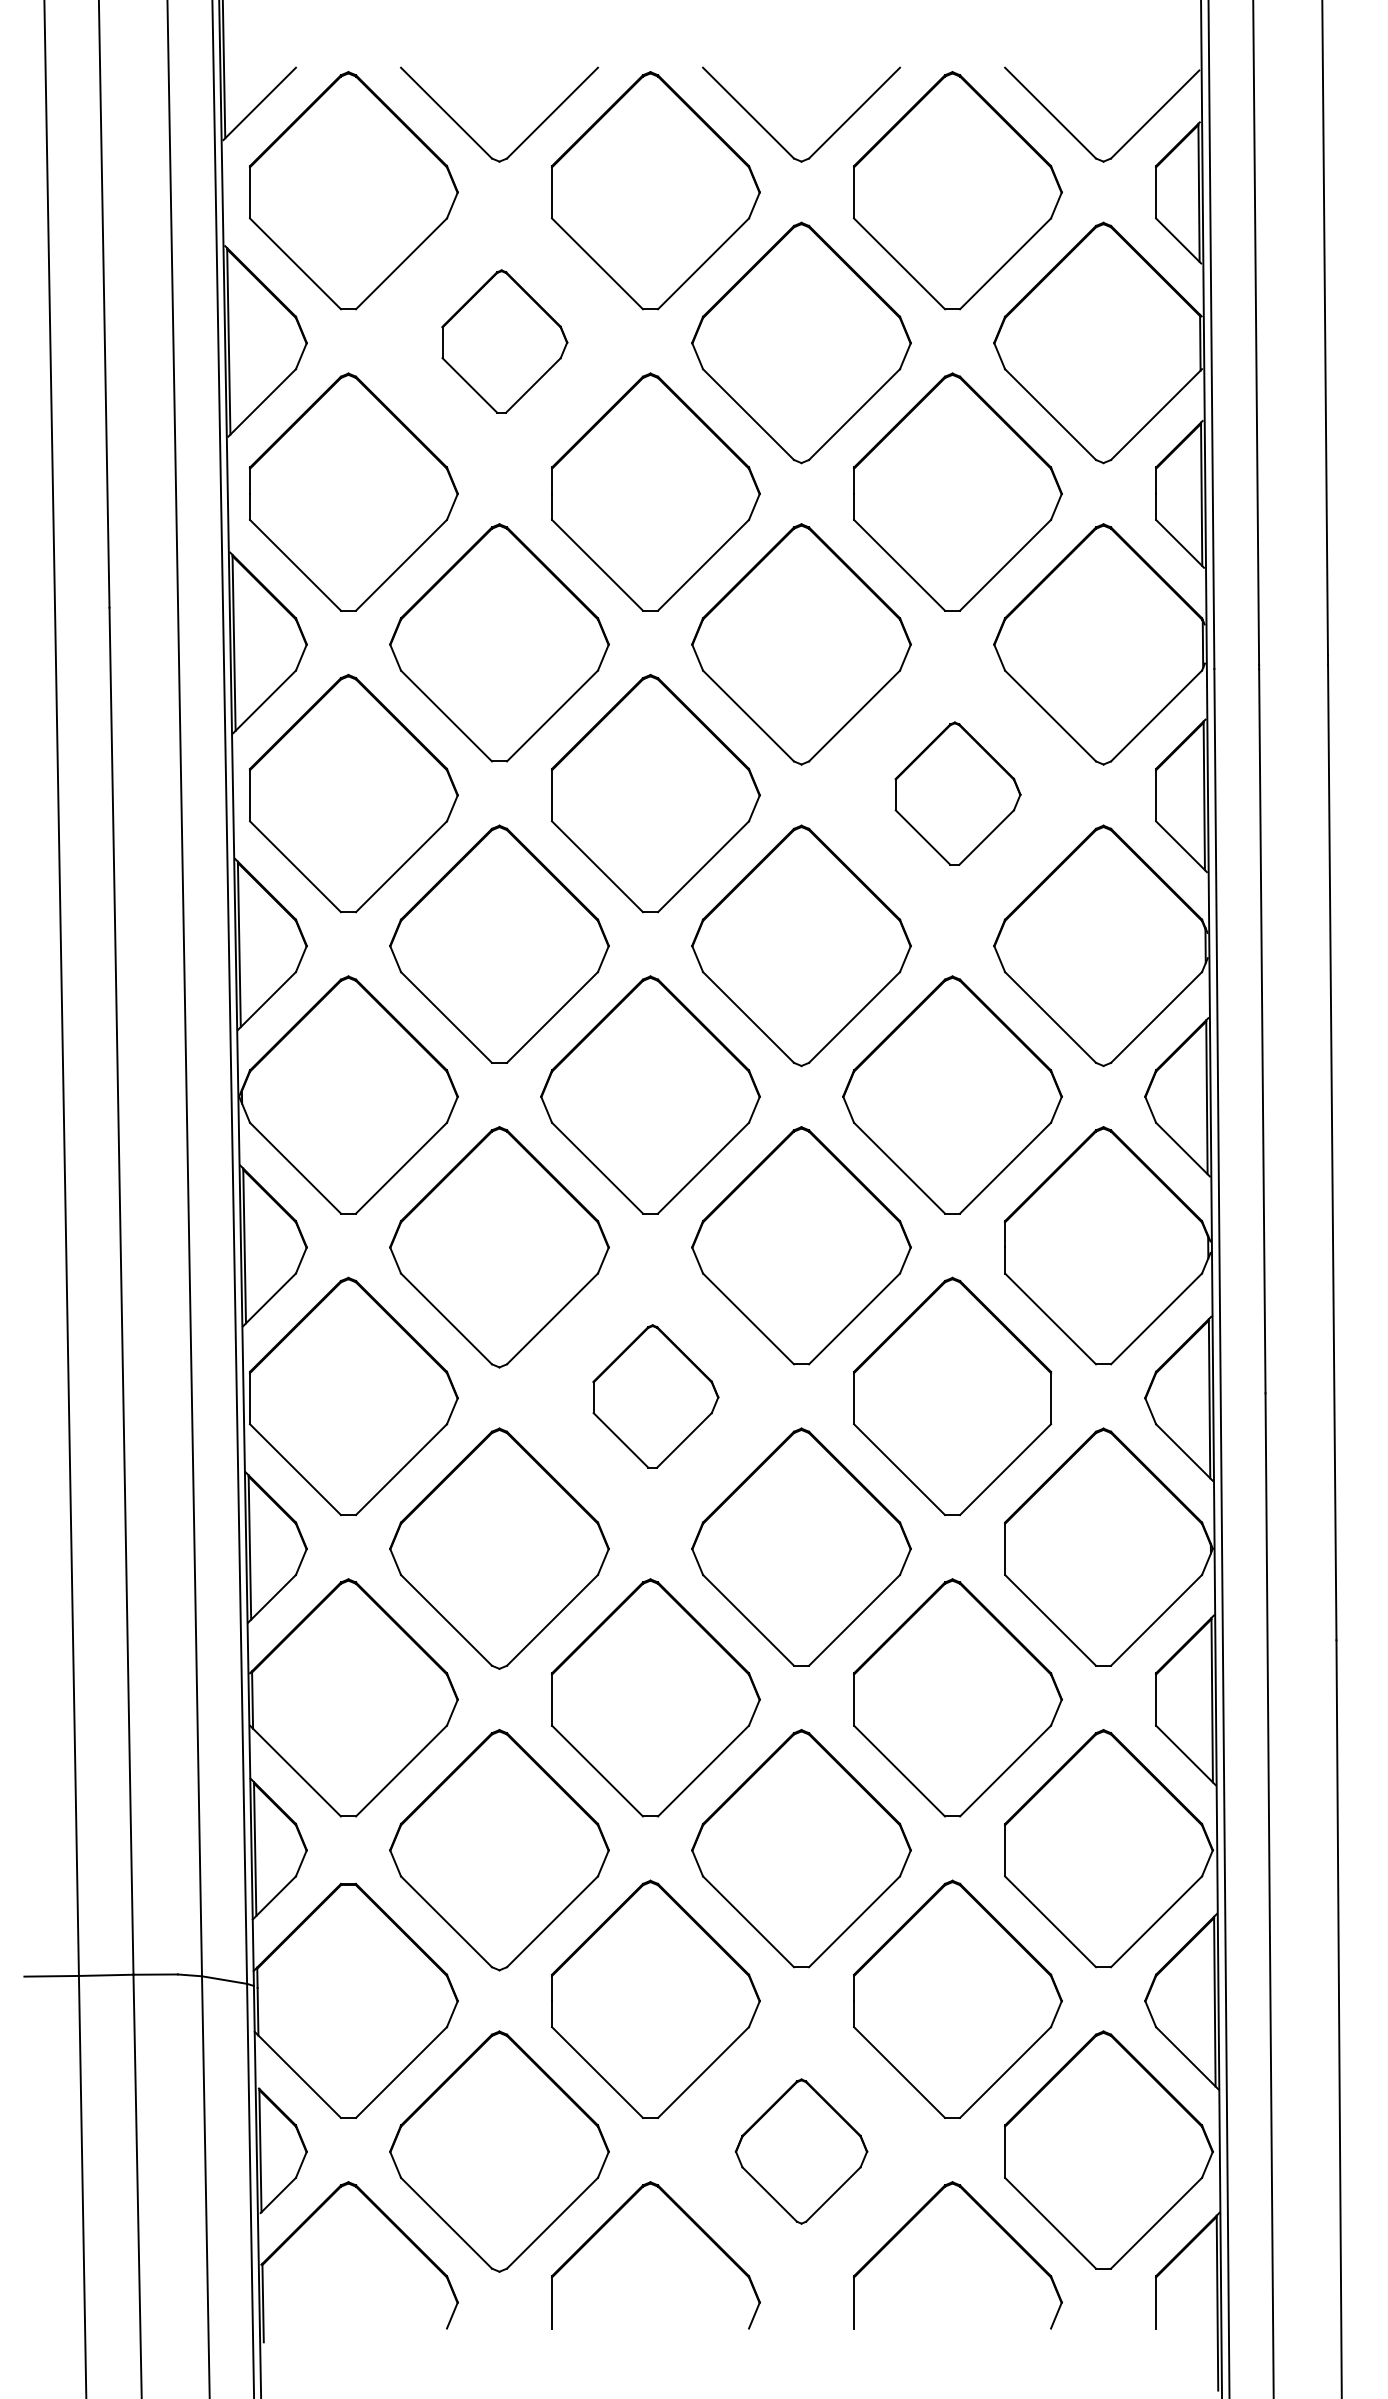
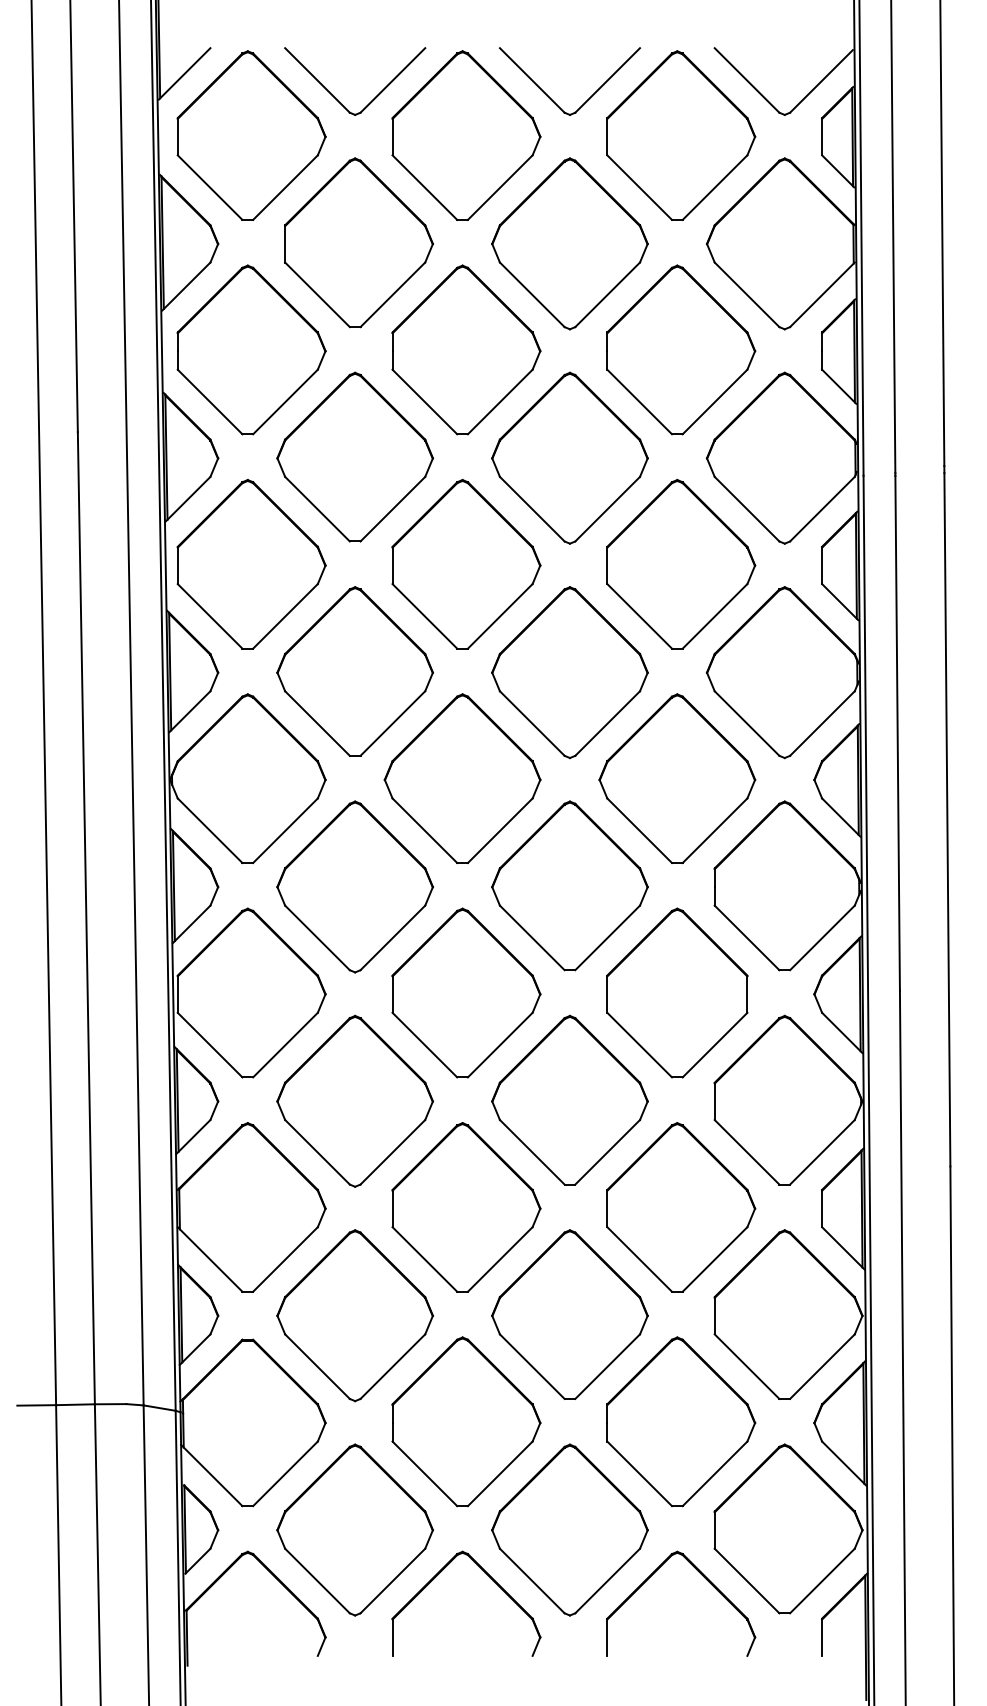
part: (504, 341) -> (358, 242), size x1.67
part: (958, 793) -> (681, 564), size x1.67
part: (656, 1395) -> (466, 992), size x1.67
part: (800, 2150) -> (569, 1529), size x1.67

